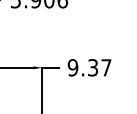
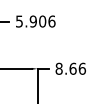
text: (89, 67) -> (70, 68), 9.37 -> 8.66

